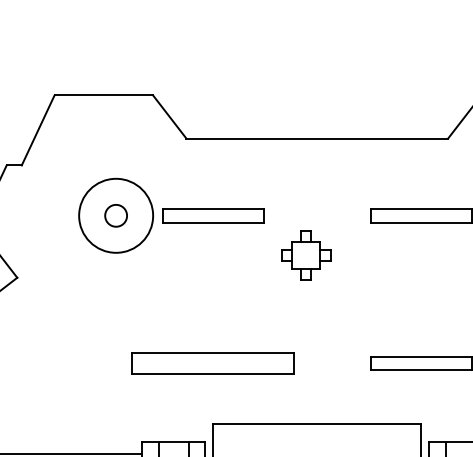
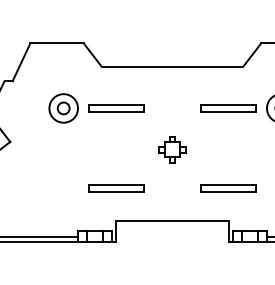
circle: (115, 215) -> (63, 108), size x0.71
part: (306, 254) -> (172, 149), moved
part: (213, 363) -> (116, 188), size x0.62

